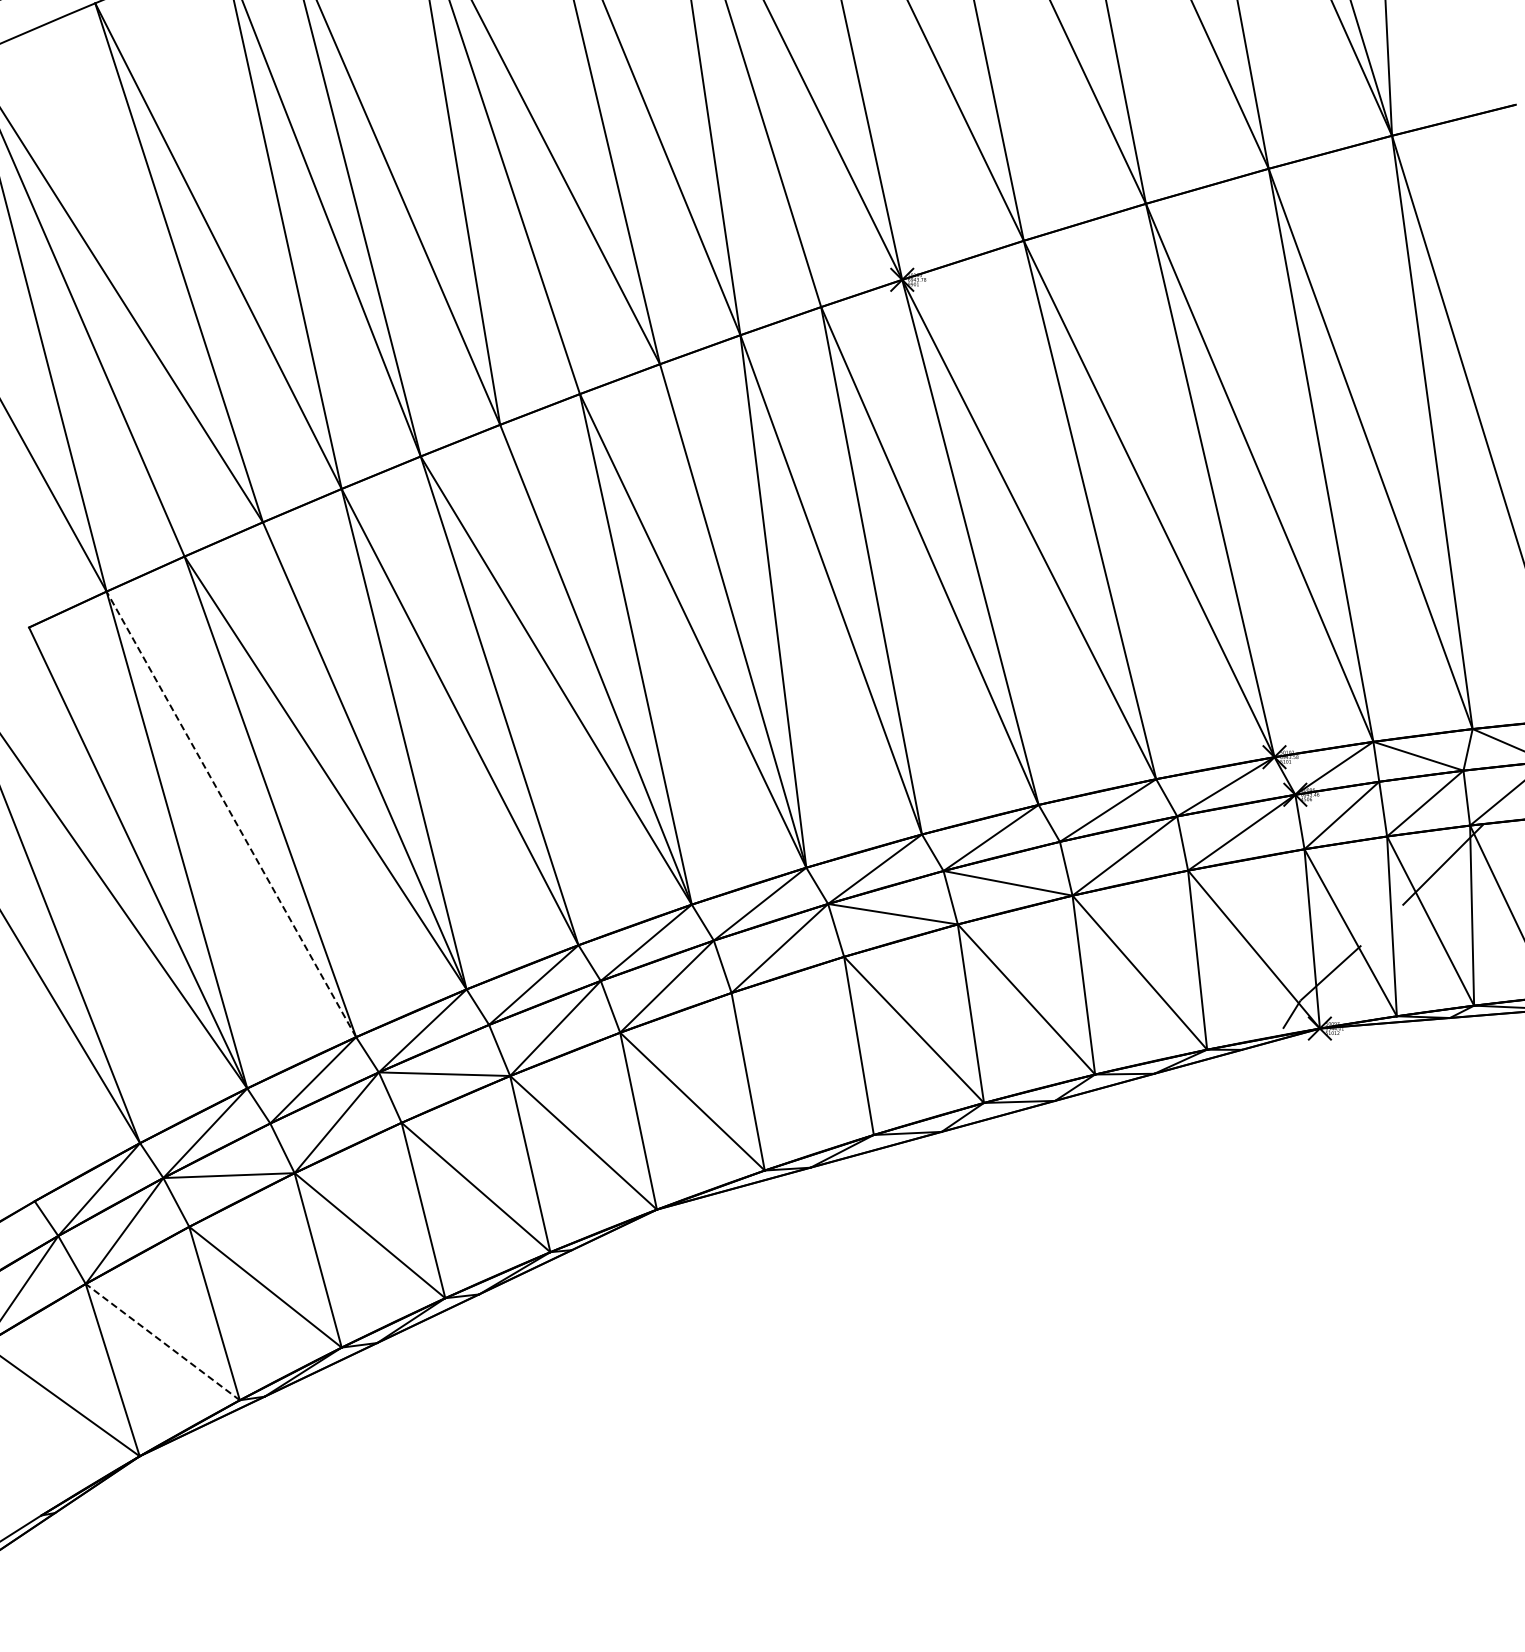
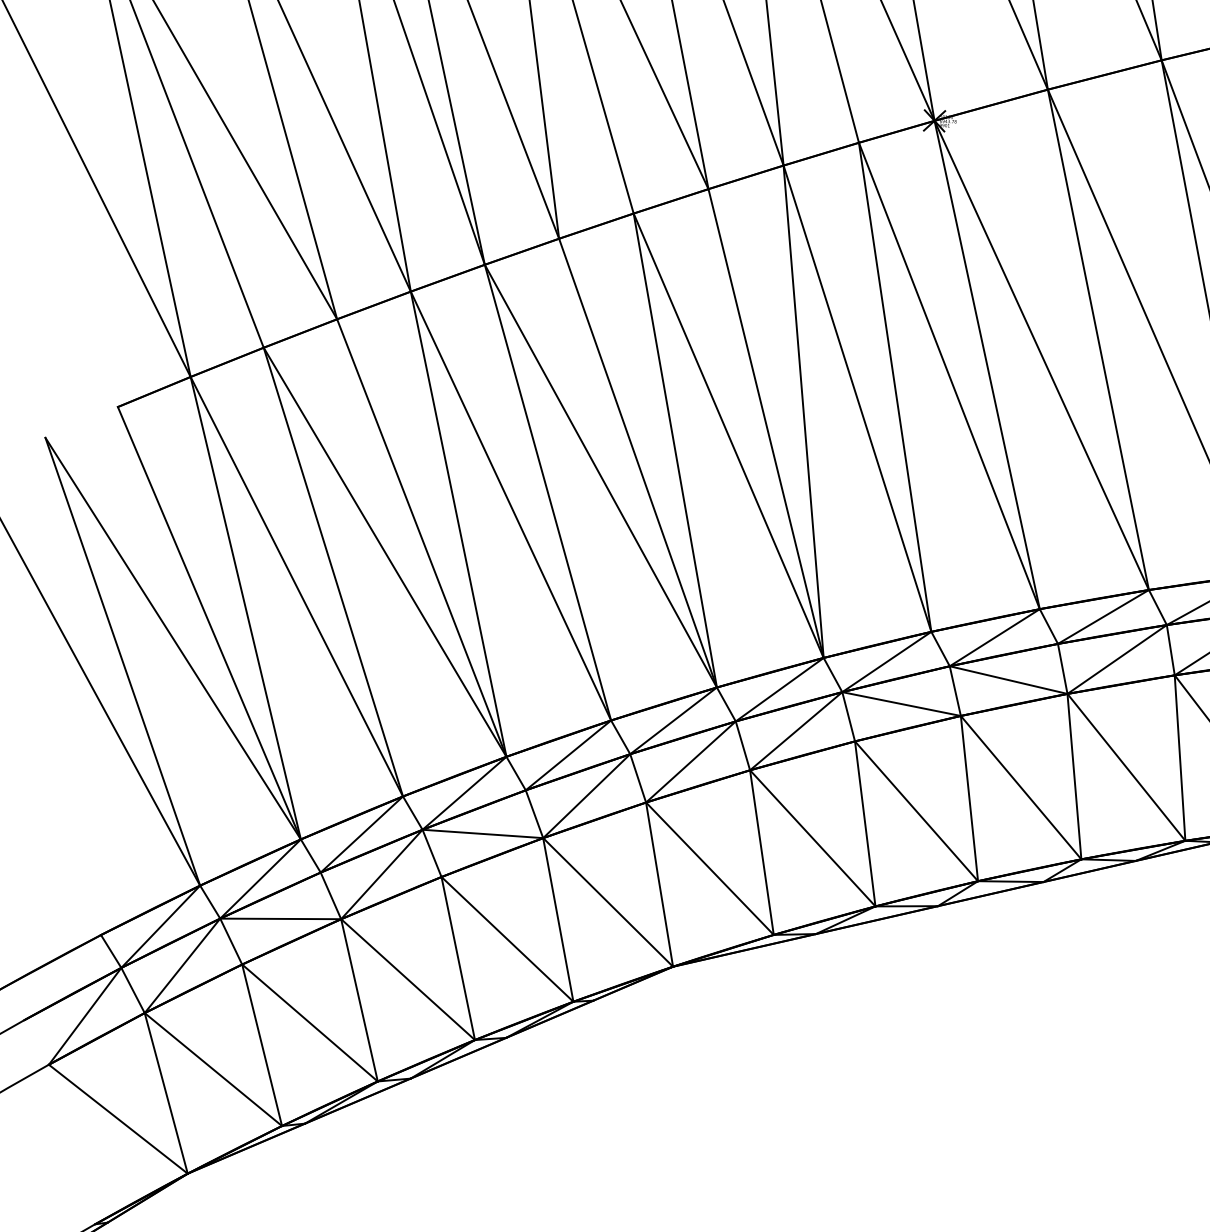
line: (231, 813) -> (296, 585), dashed -> solid
line: (802, 1063) -> (812, 837), added
line: (162, 1342) -> (213, 1069), dashed -> solid

